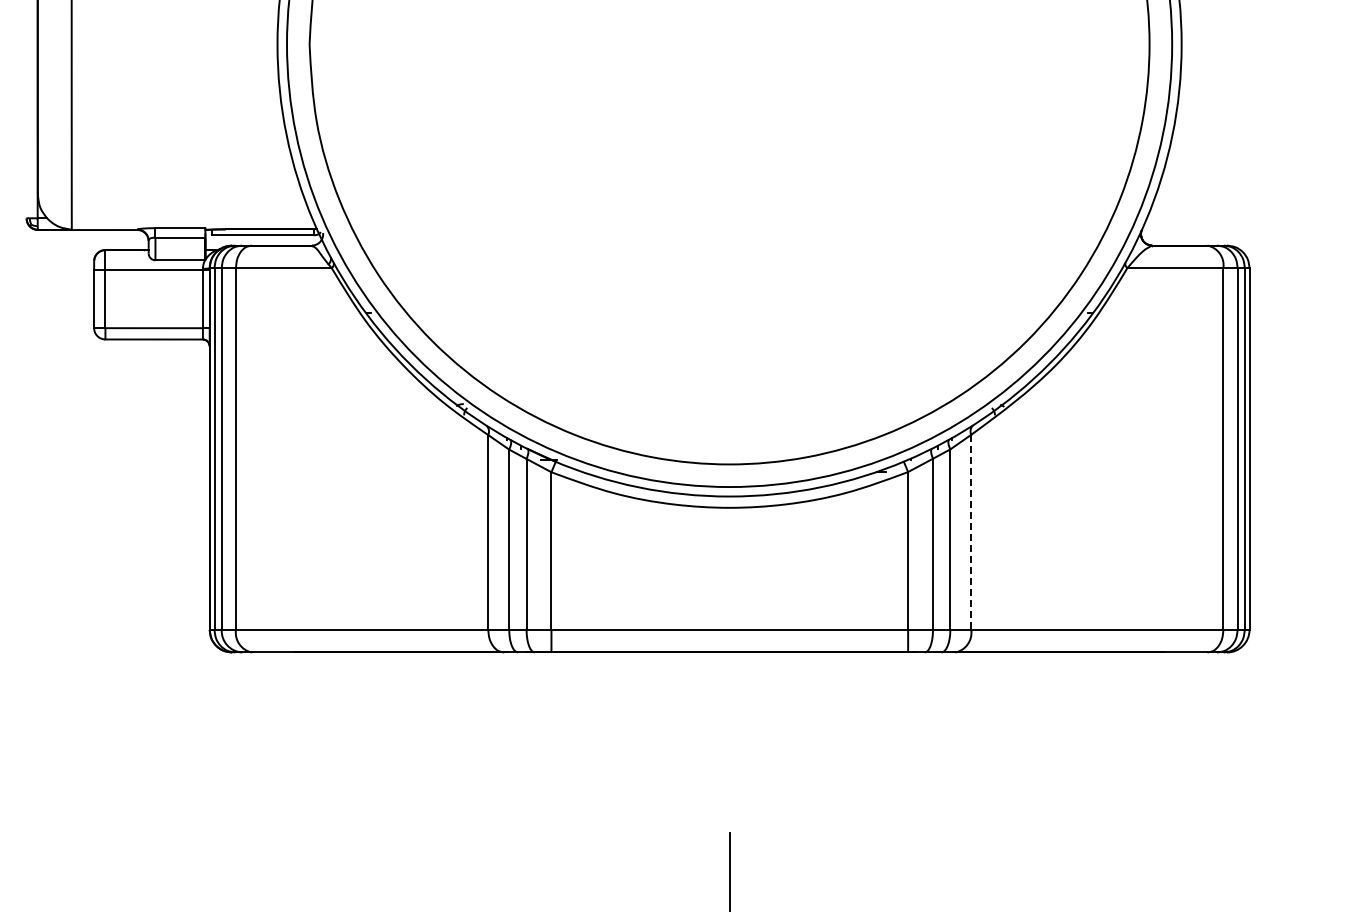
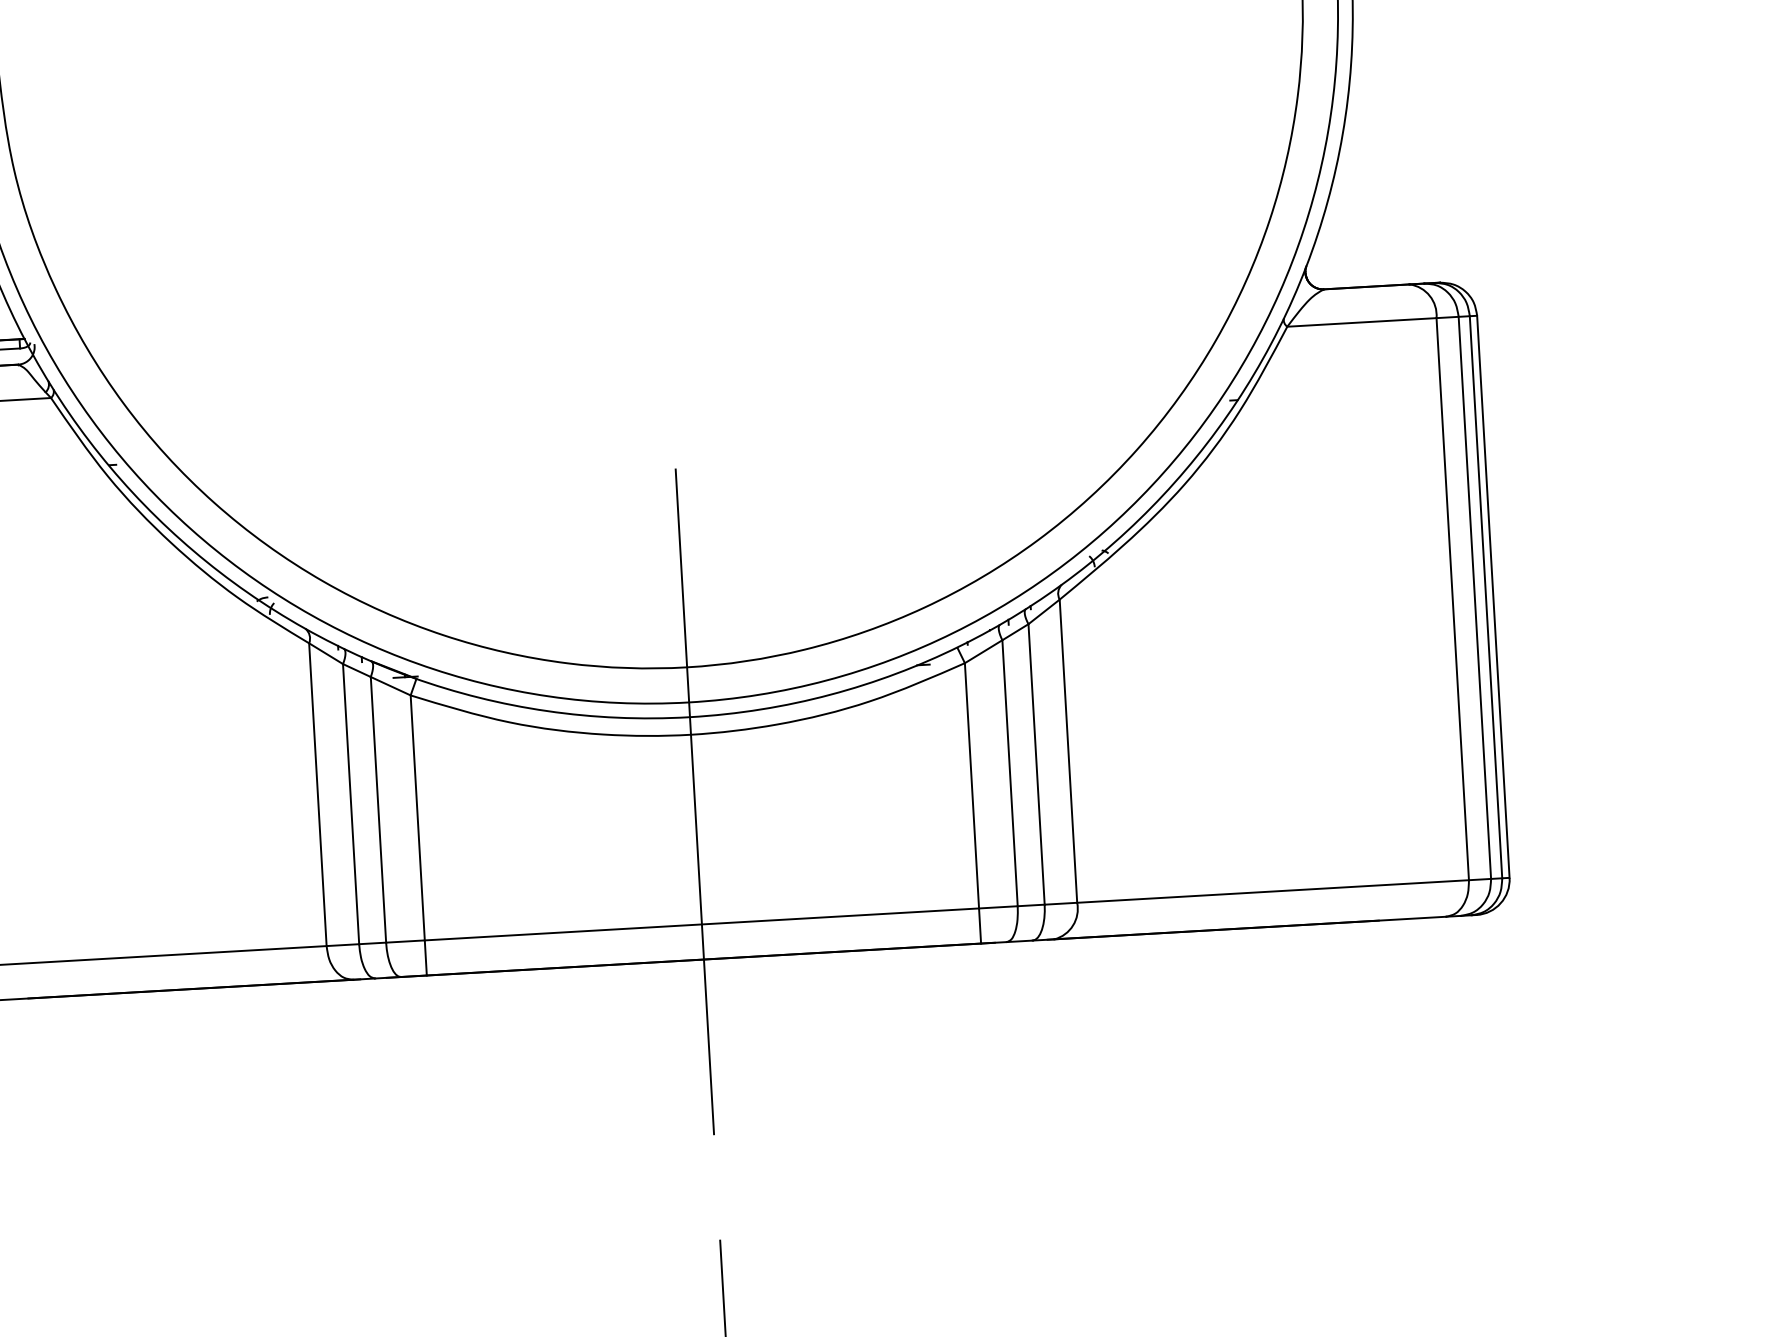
line: (971, 532) -> (1068, 751), dashed -> solid
line: (729, 550) -> (694, 801), added

